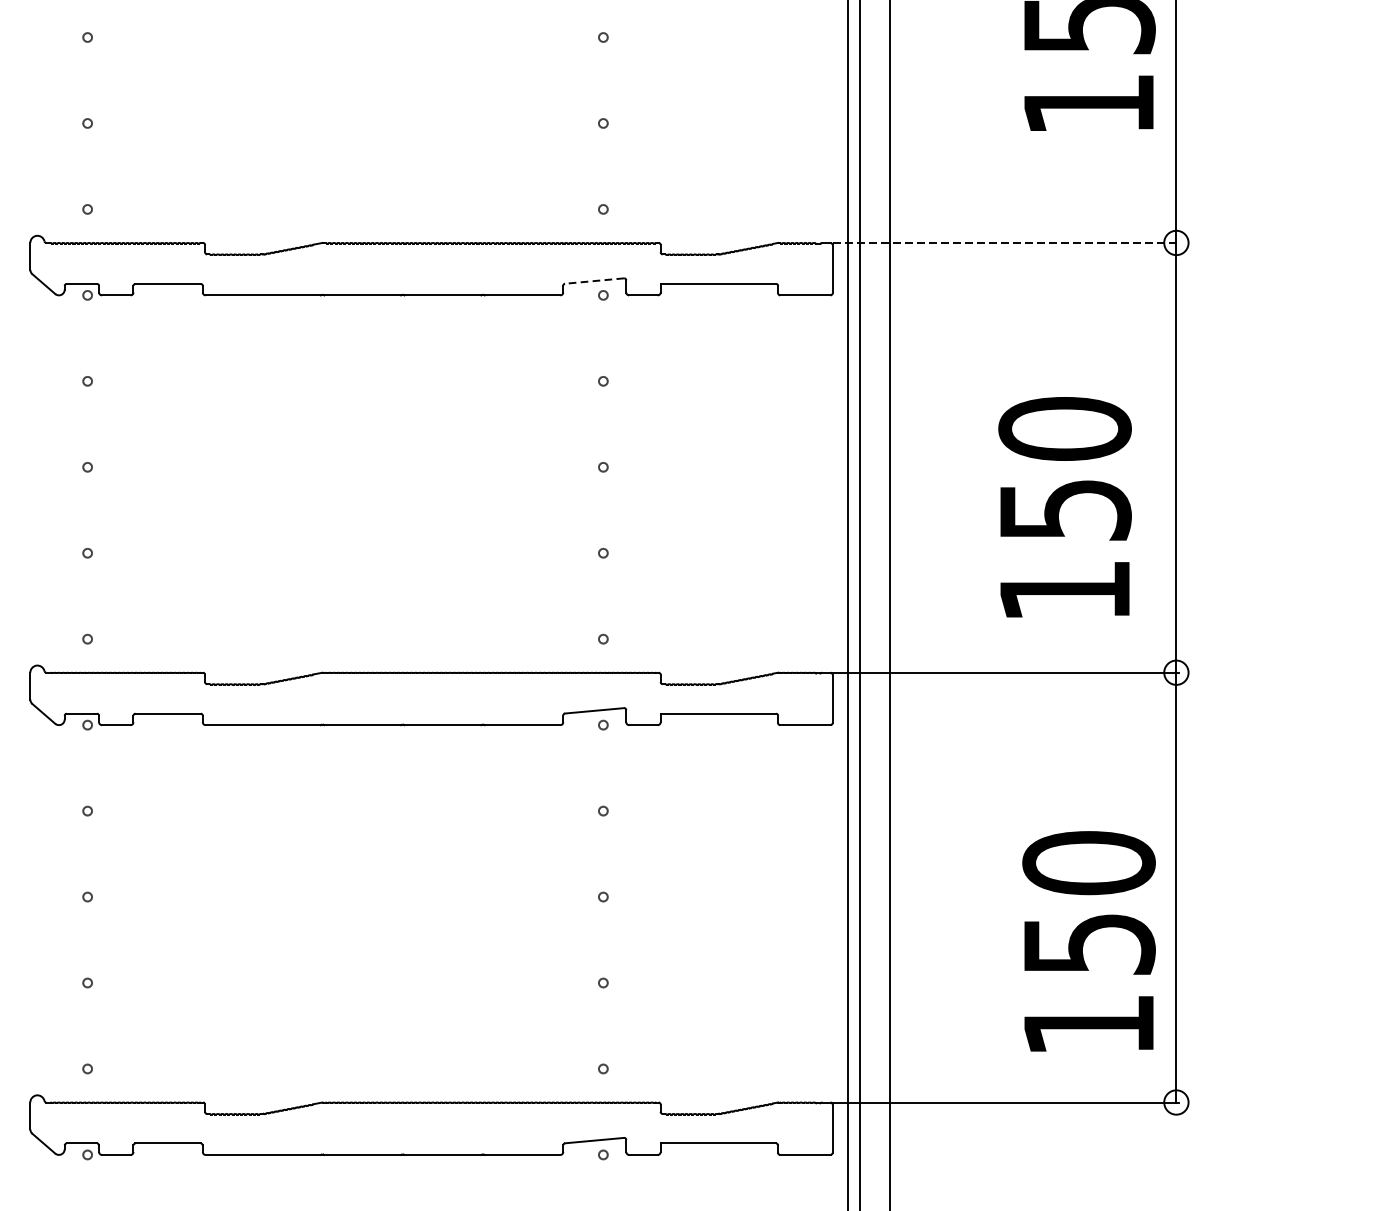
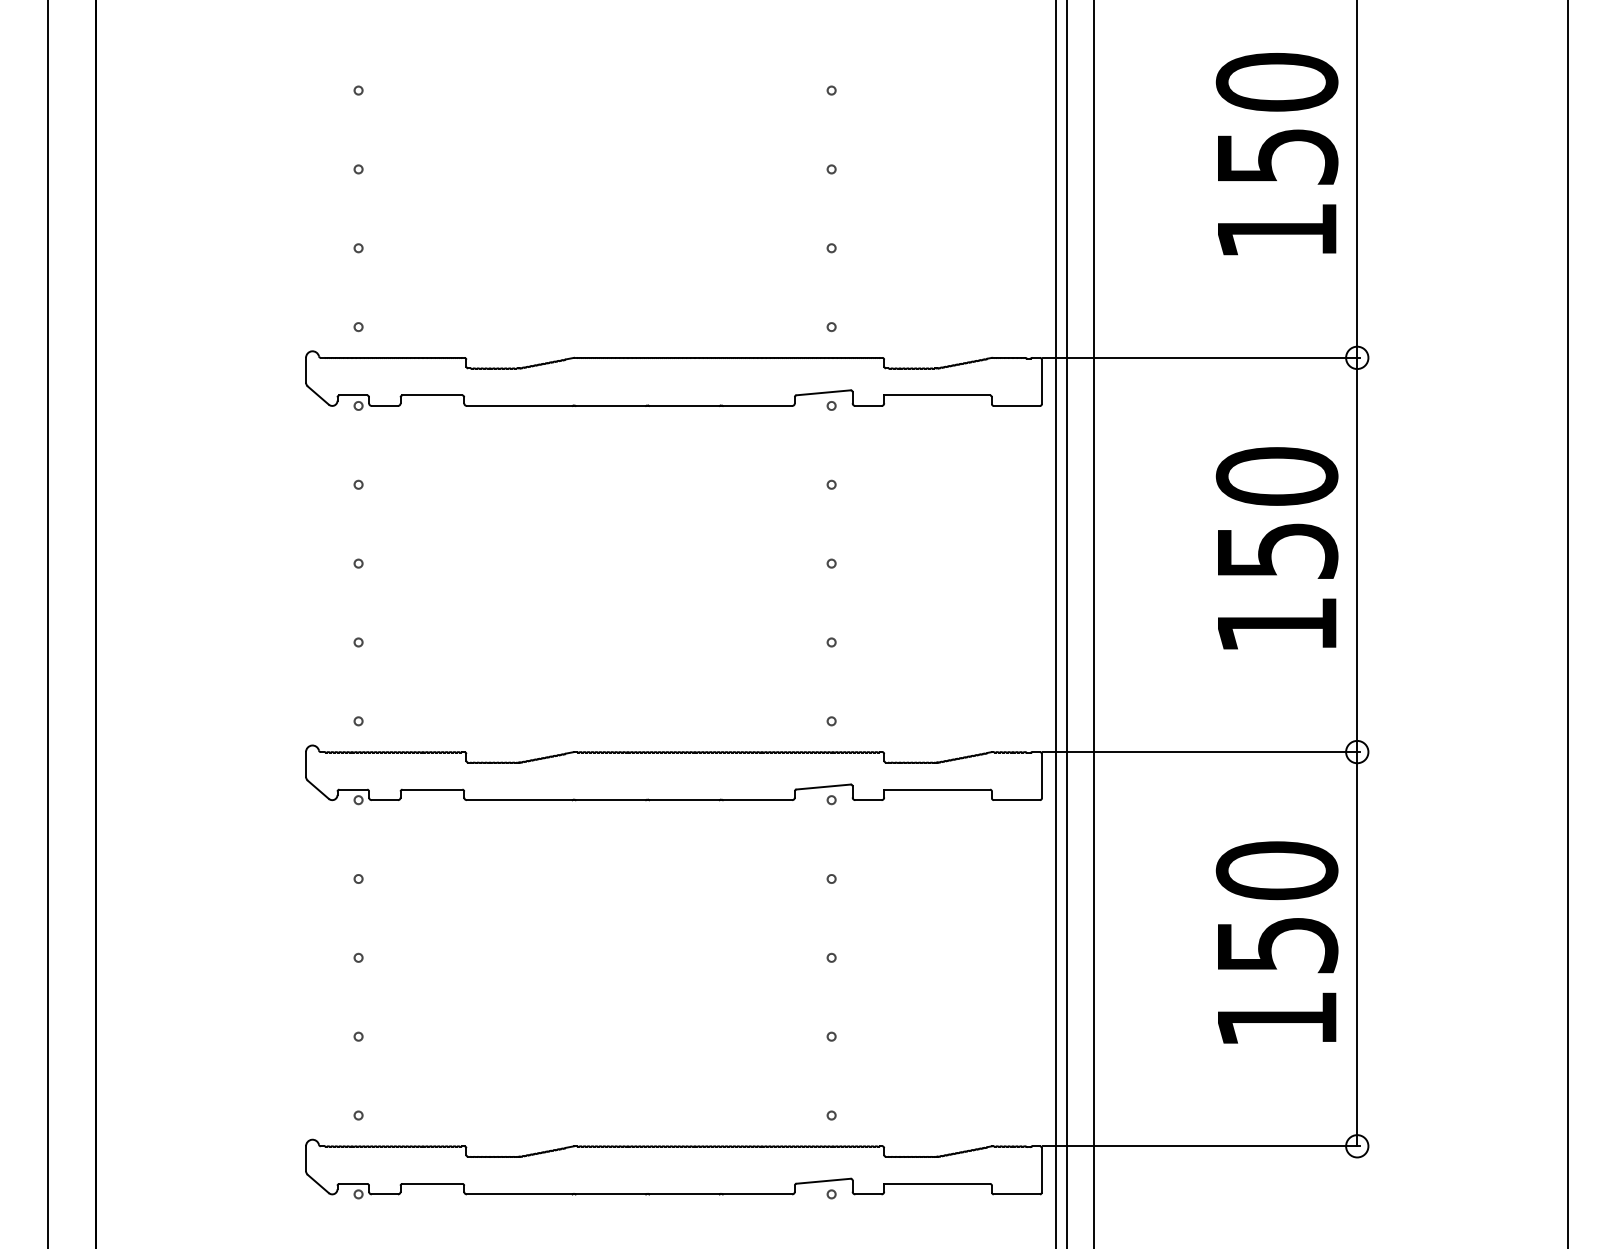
line: (1006, 242) -> (1201, 357), dashed -> solid
line: (594, 280) -> (823, 392), dashed -> solid
text: (1064, 507) -> (1276, 548), moved
text: (1088, 941) -> (1276, 942), moved

